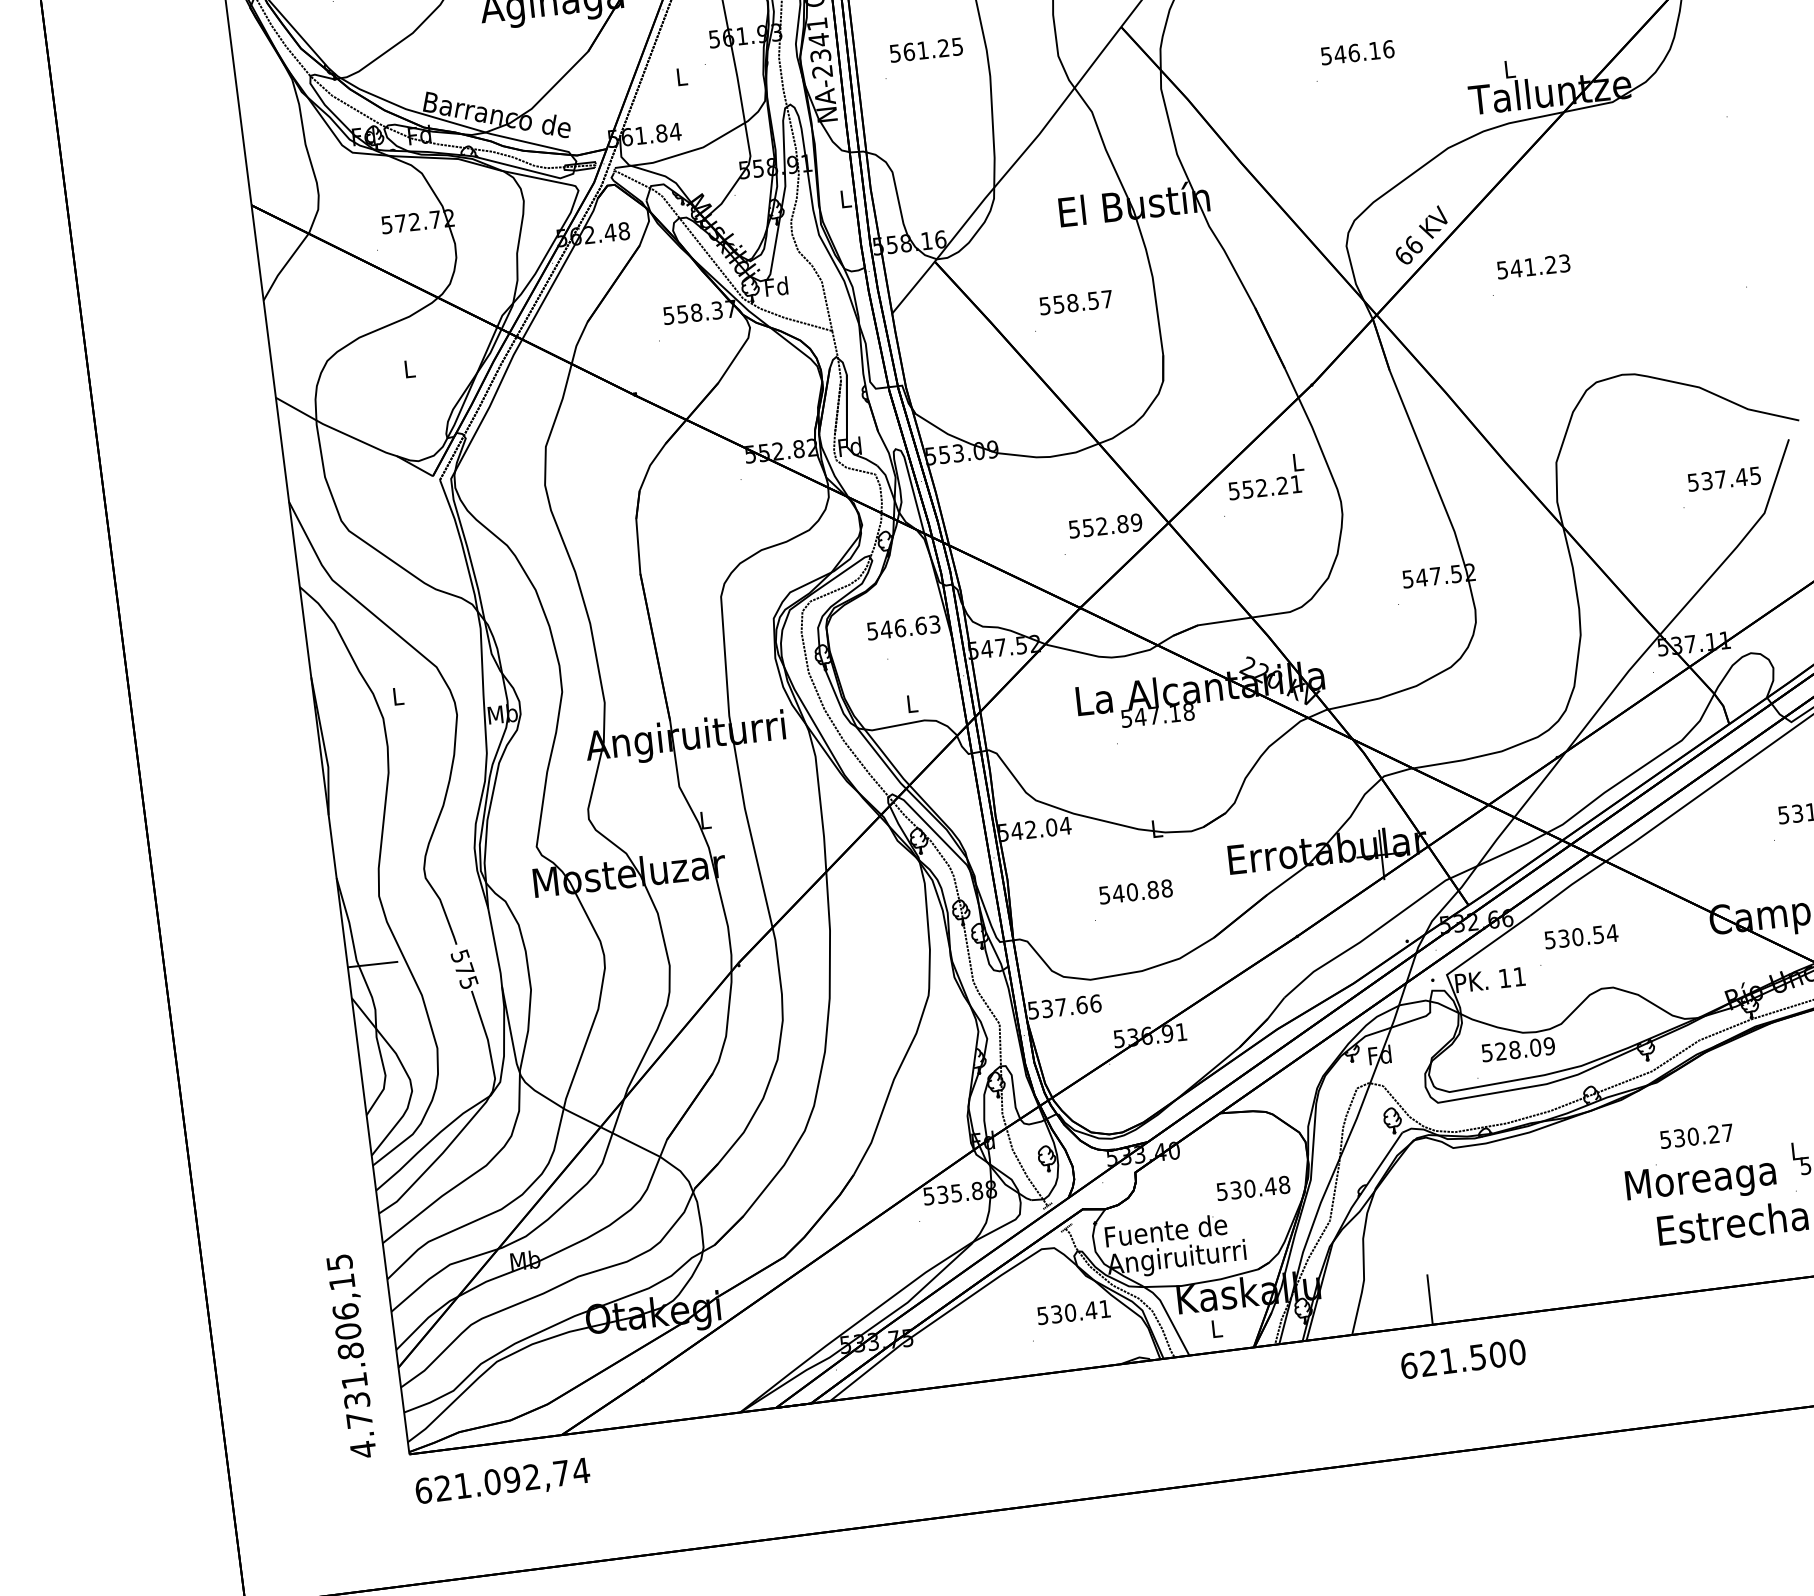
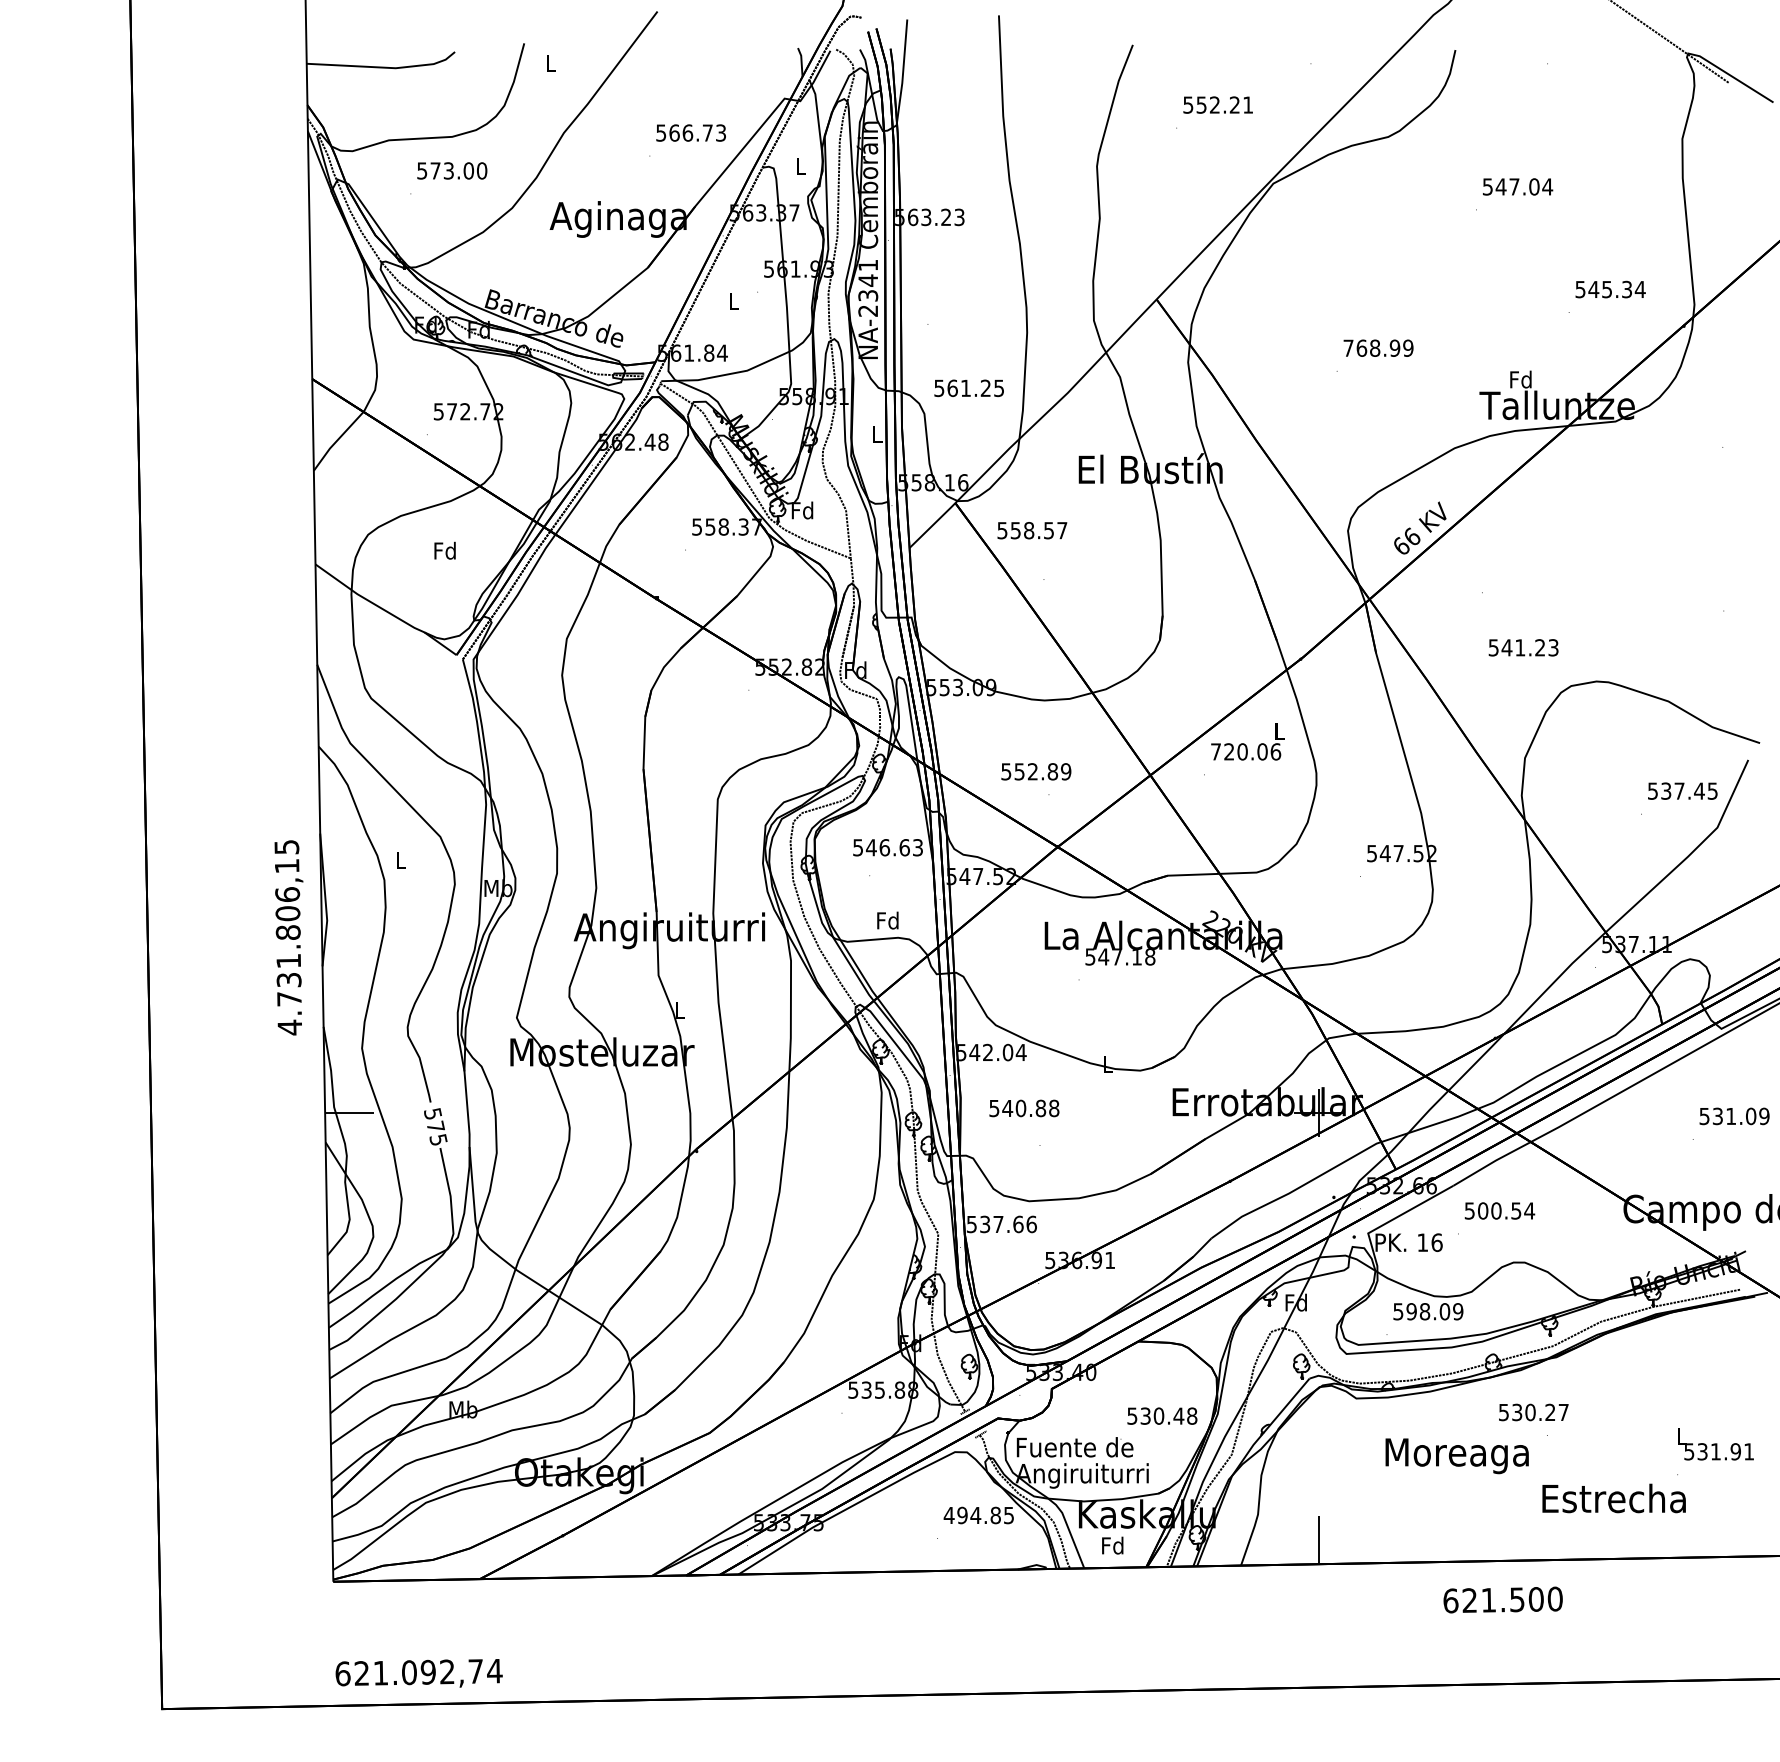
text: (925, 50) -> (968, 388), moved
text: (1357, 51) -> (1378, 347), 546.16 -> 768.99
text: (1508, 69) -> (1520, 379), L -> Fd
text: (1533, 266) -> (1523, 647), moved
text: (1076, 302) -> (1032, 530), moved
text: (408, 368) -> (444, 550), L -> Fd
text: (1265, 487) -> (1246, 751), 552.21 -> 720.06
text: (1105, 525) -> (1036, 771), moved
text: (911, 703) -> (887, 920), L -> Fd
text: (1136, 891) -> (1024, 1108), moved
text: (1564, 938) -> (1483, 1210), 530.54 -> 500.54
text: (1519, 976) -> (1436, 1242), 11 -> 16
text: (1500, 1051) -> (1411, 1311), 528.09 -> 598.09
text: (1696, 1136) -> (1533, 1412), moved
text: (1700, 1182) -> (1456, 1456), moved
text: (1073, 1312) -> (978, 1515), 530.41 -> 494.85
text: (1216, 1328) -> (1112, 1545), L -> Fd
text: (351, 1356) -> (288, 937), moved
text: (1462, 1358) -> (1502, 1599), moved
text: (502, 1481) -> (418, 1673), moved

